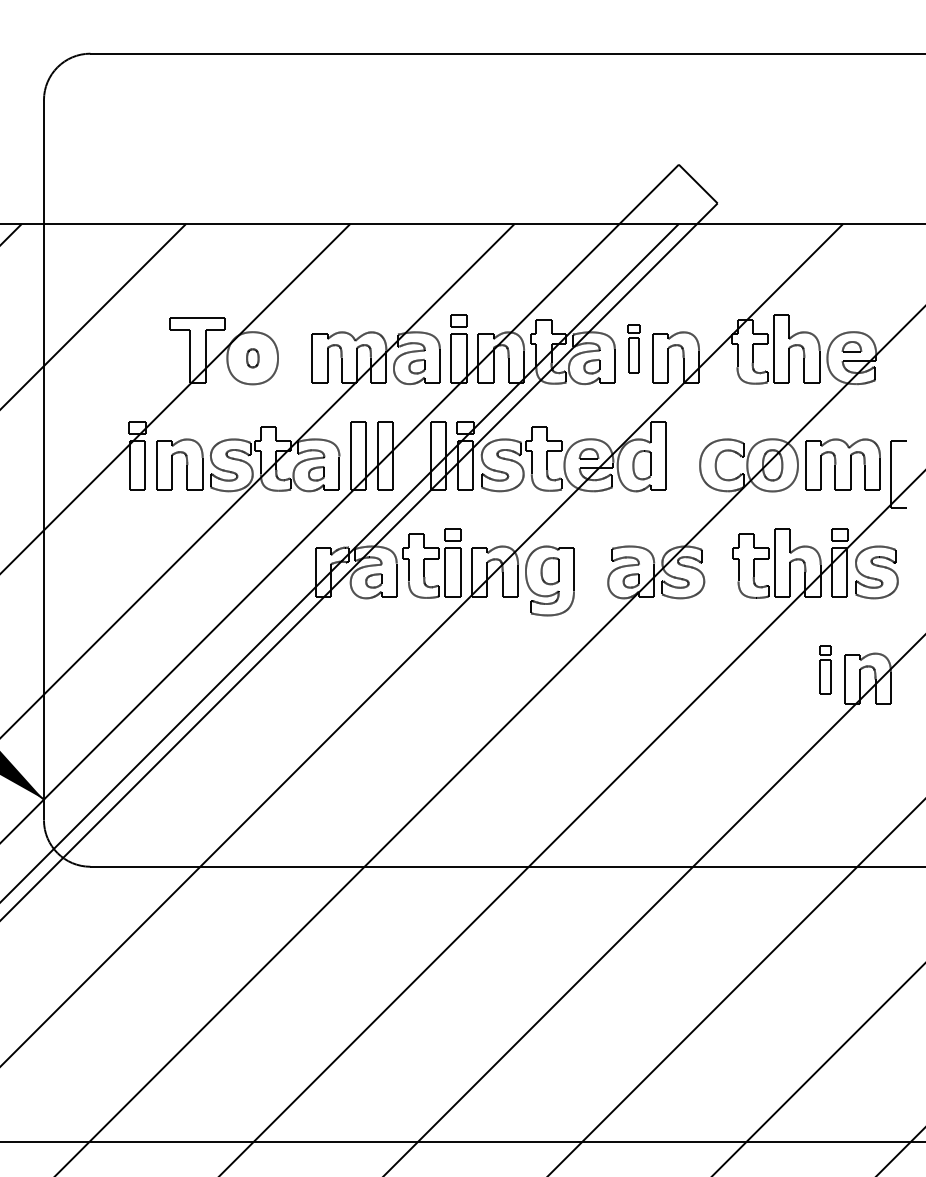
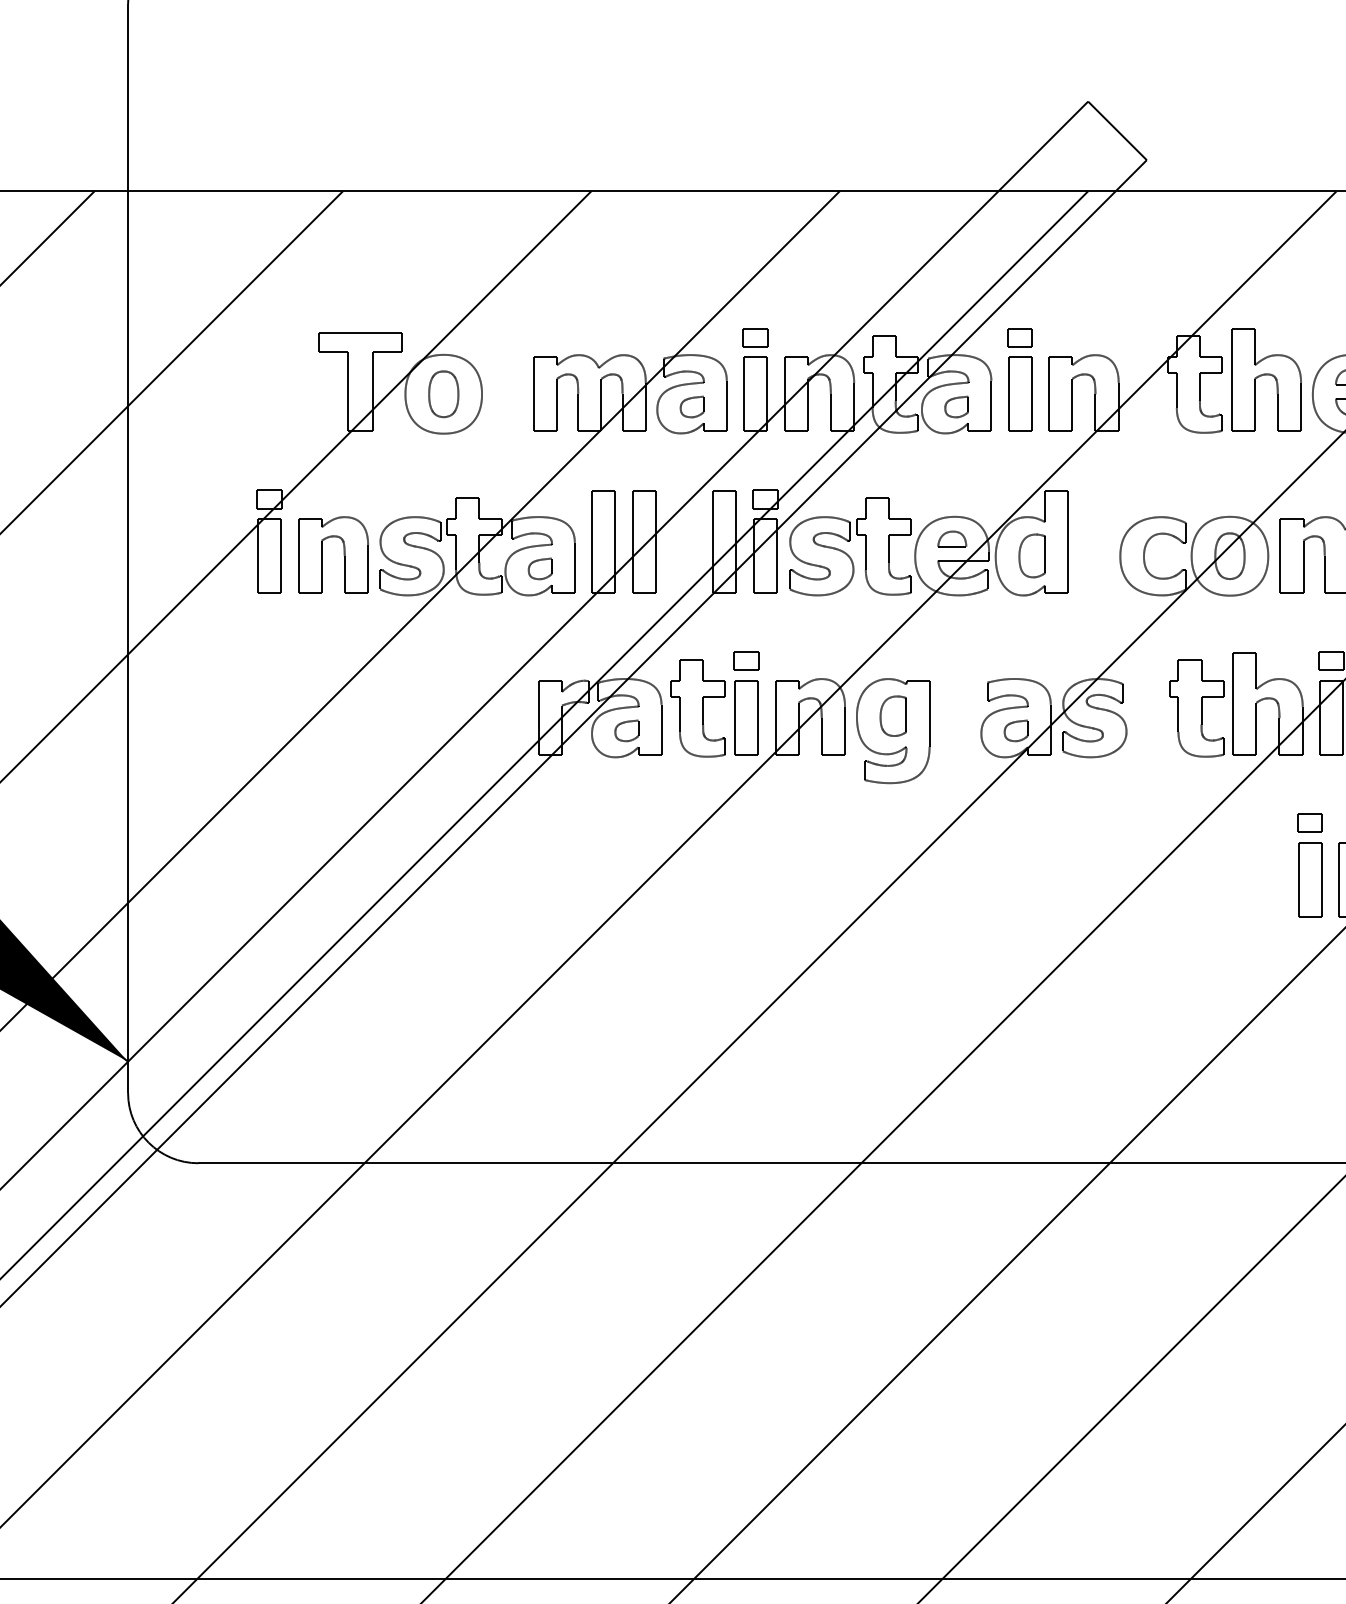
part: (633, 348) -> (1019, 379), size x1.43
part: (252, 358) -> (443, 394), size x1.67
part: (825, 669) -> (1309, 864), size x1.43

